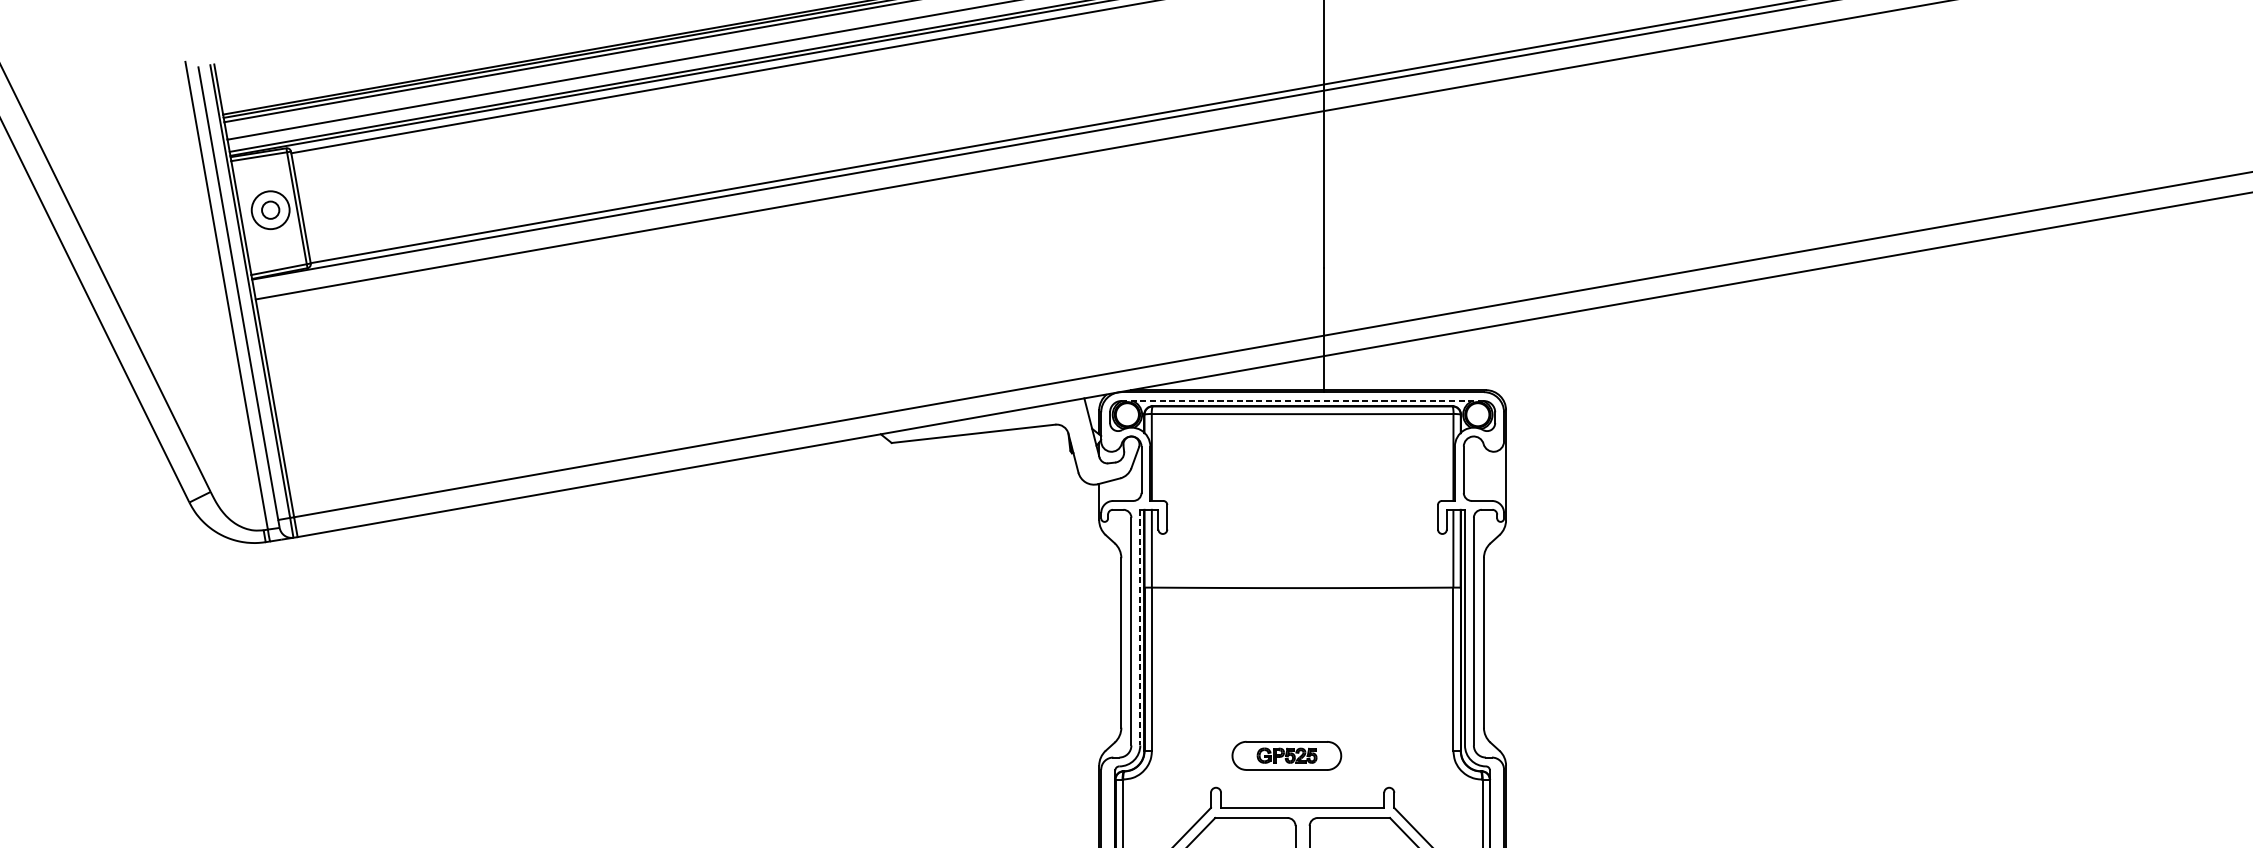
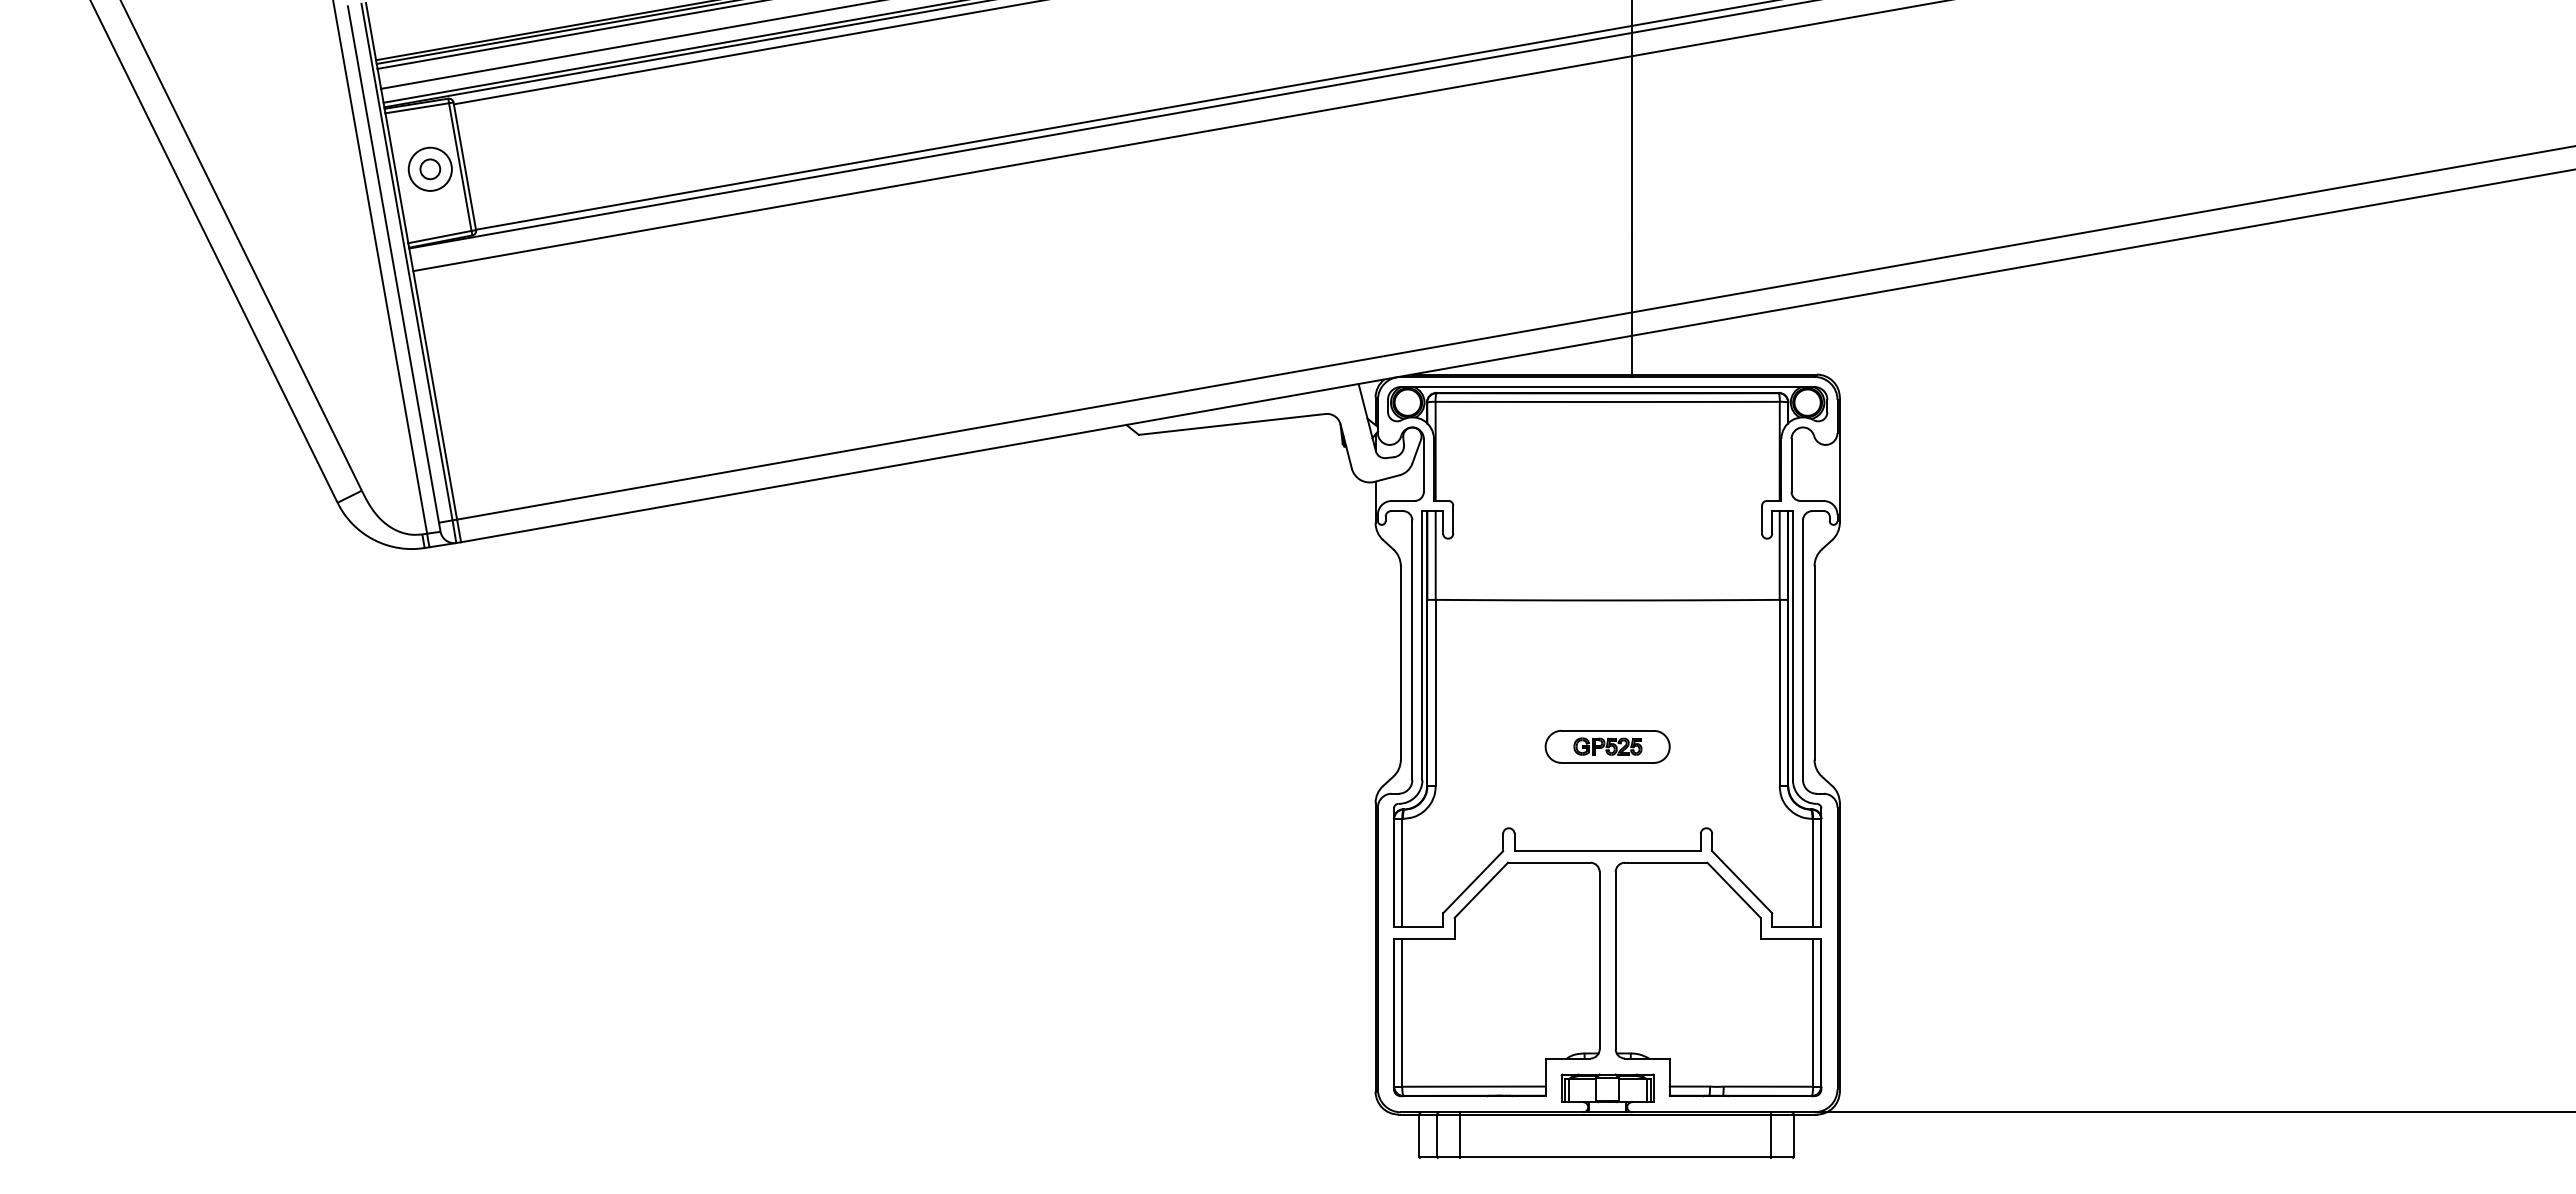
line: (1302, 401) -> (1607, 387), dashed -> solid
line: (1140, 628) -> (1422, 646), dashed -> solid
part: (1286, 755) -> (1607, 746), moved

